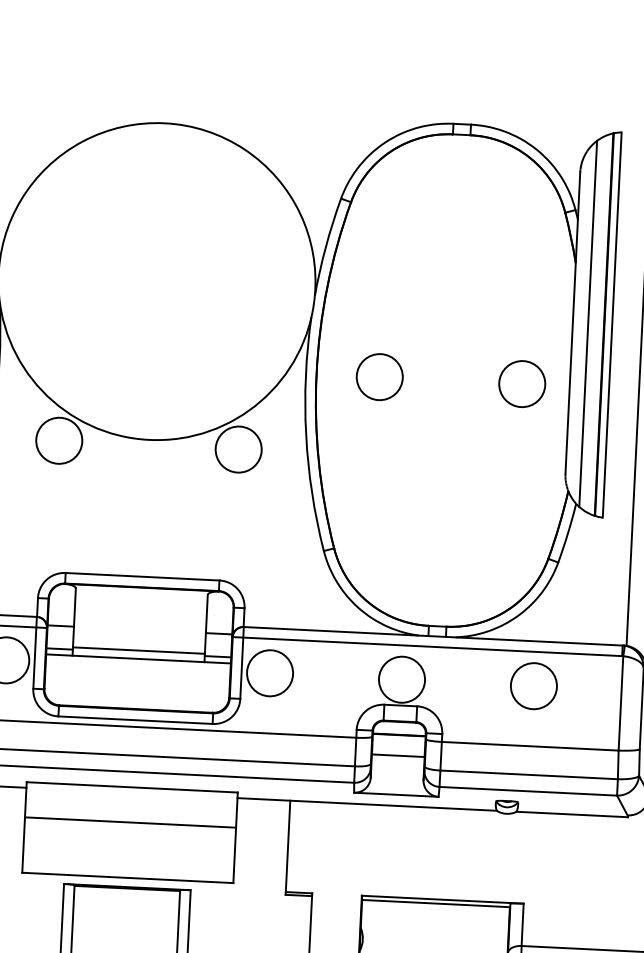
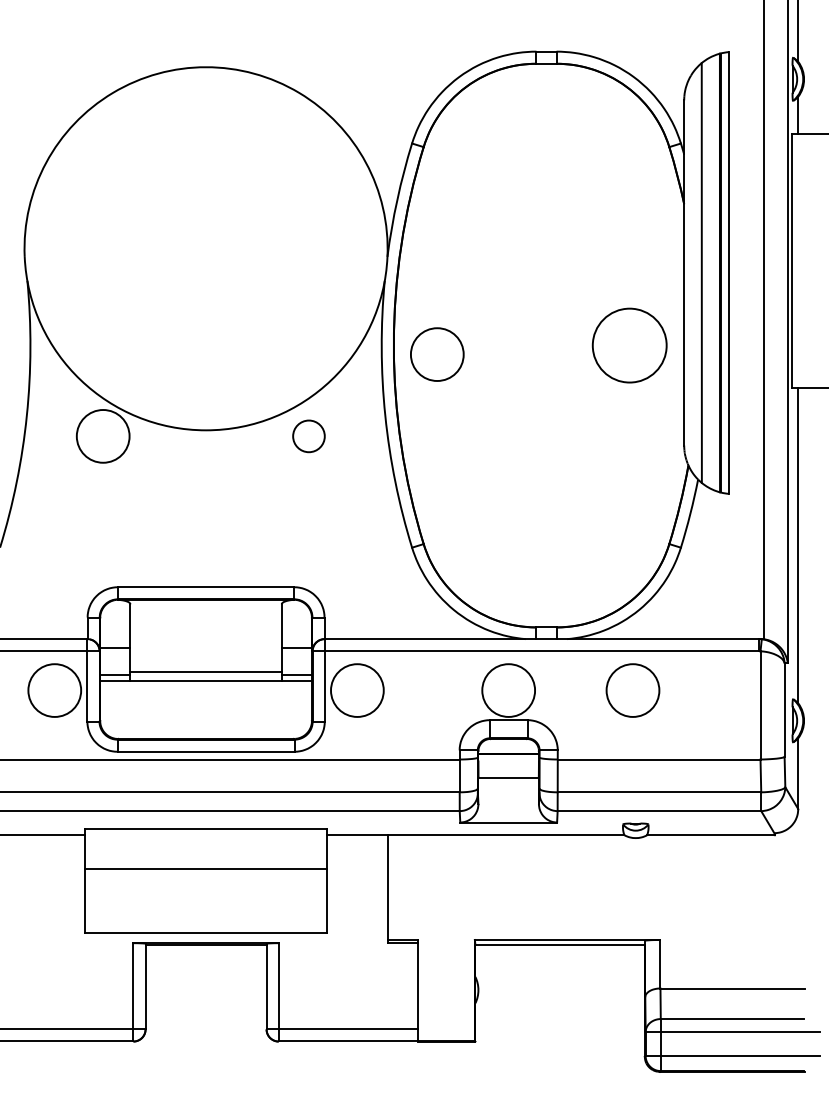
circle: (379, 377) -> (437, 354), moved
circle: (522, 384) -> (629, 345), size x1.4
circle: (238, 449) -> (308, 436), size x0.6
circle: (533, 686) -> (632, 690), moved

